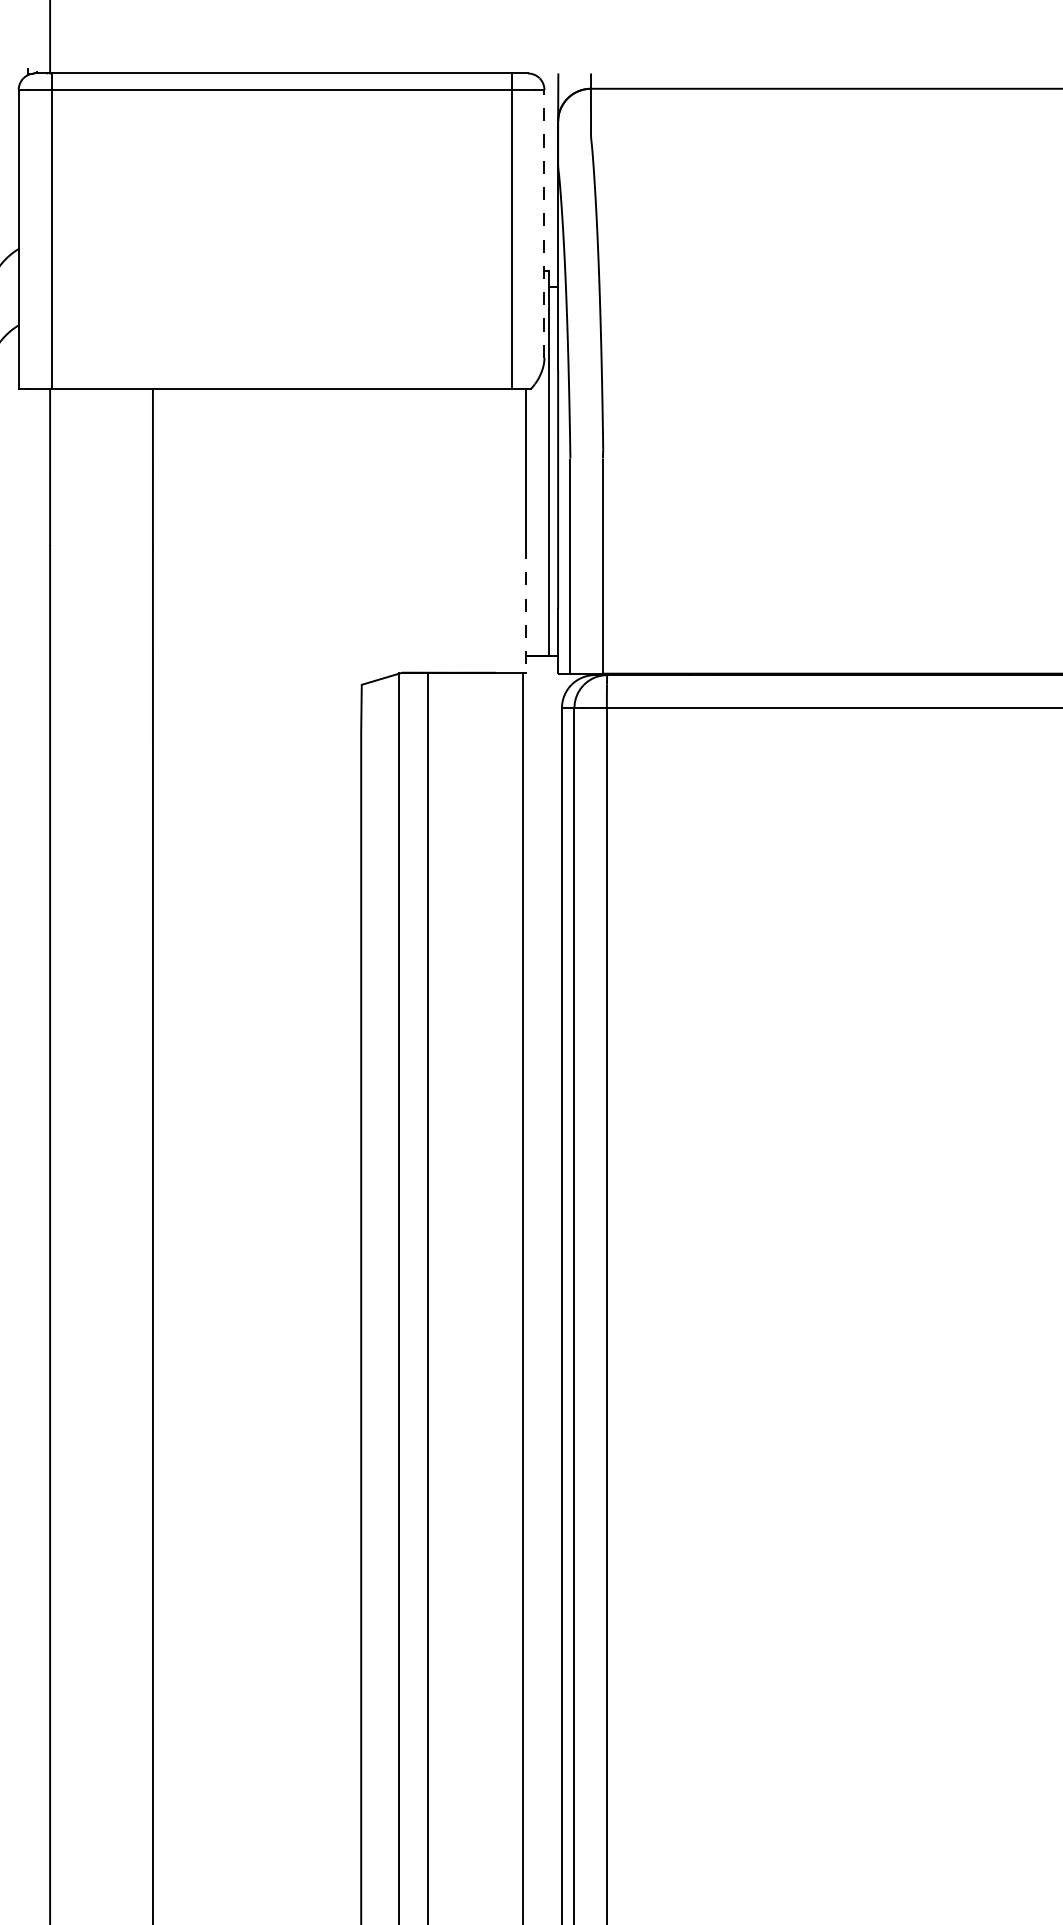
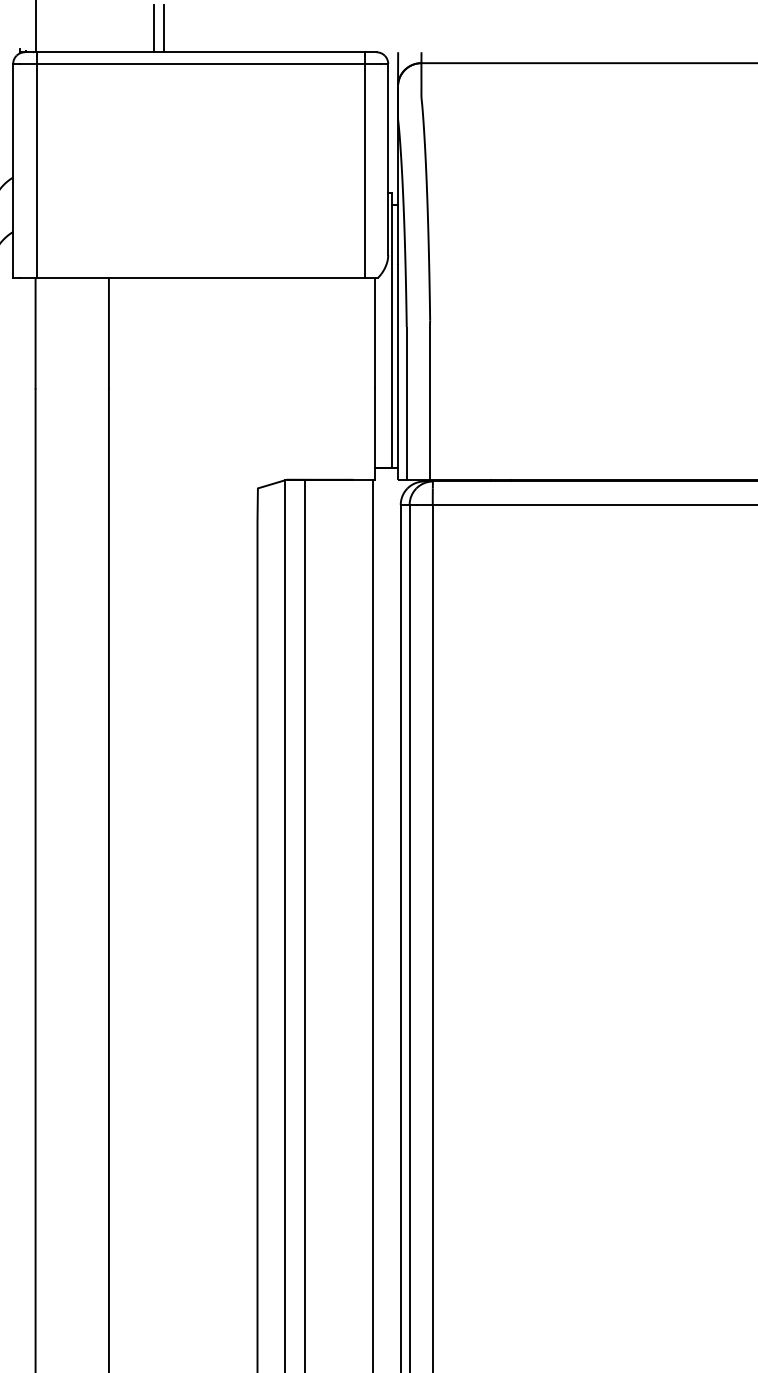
line: (216, 39) -> (154, 28), added
line: (229, 39) -> (163, 28), added
line: (544, 223) -> (388, 159), dashed -> solid
line: (525, 609) -> (374, 434), dashed -> solid

